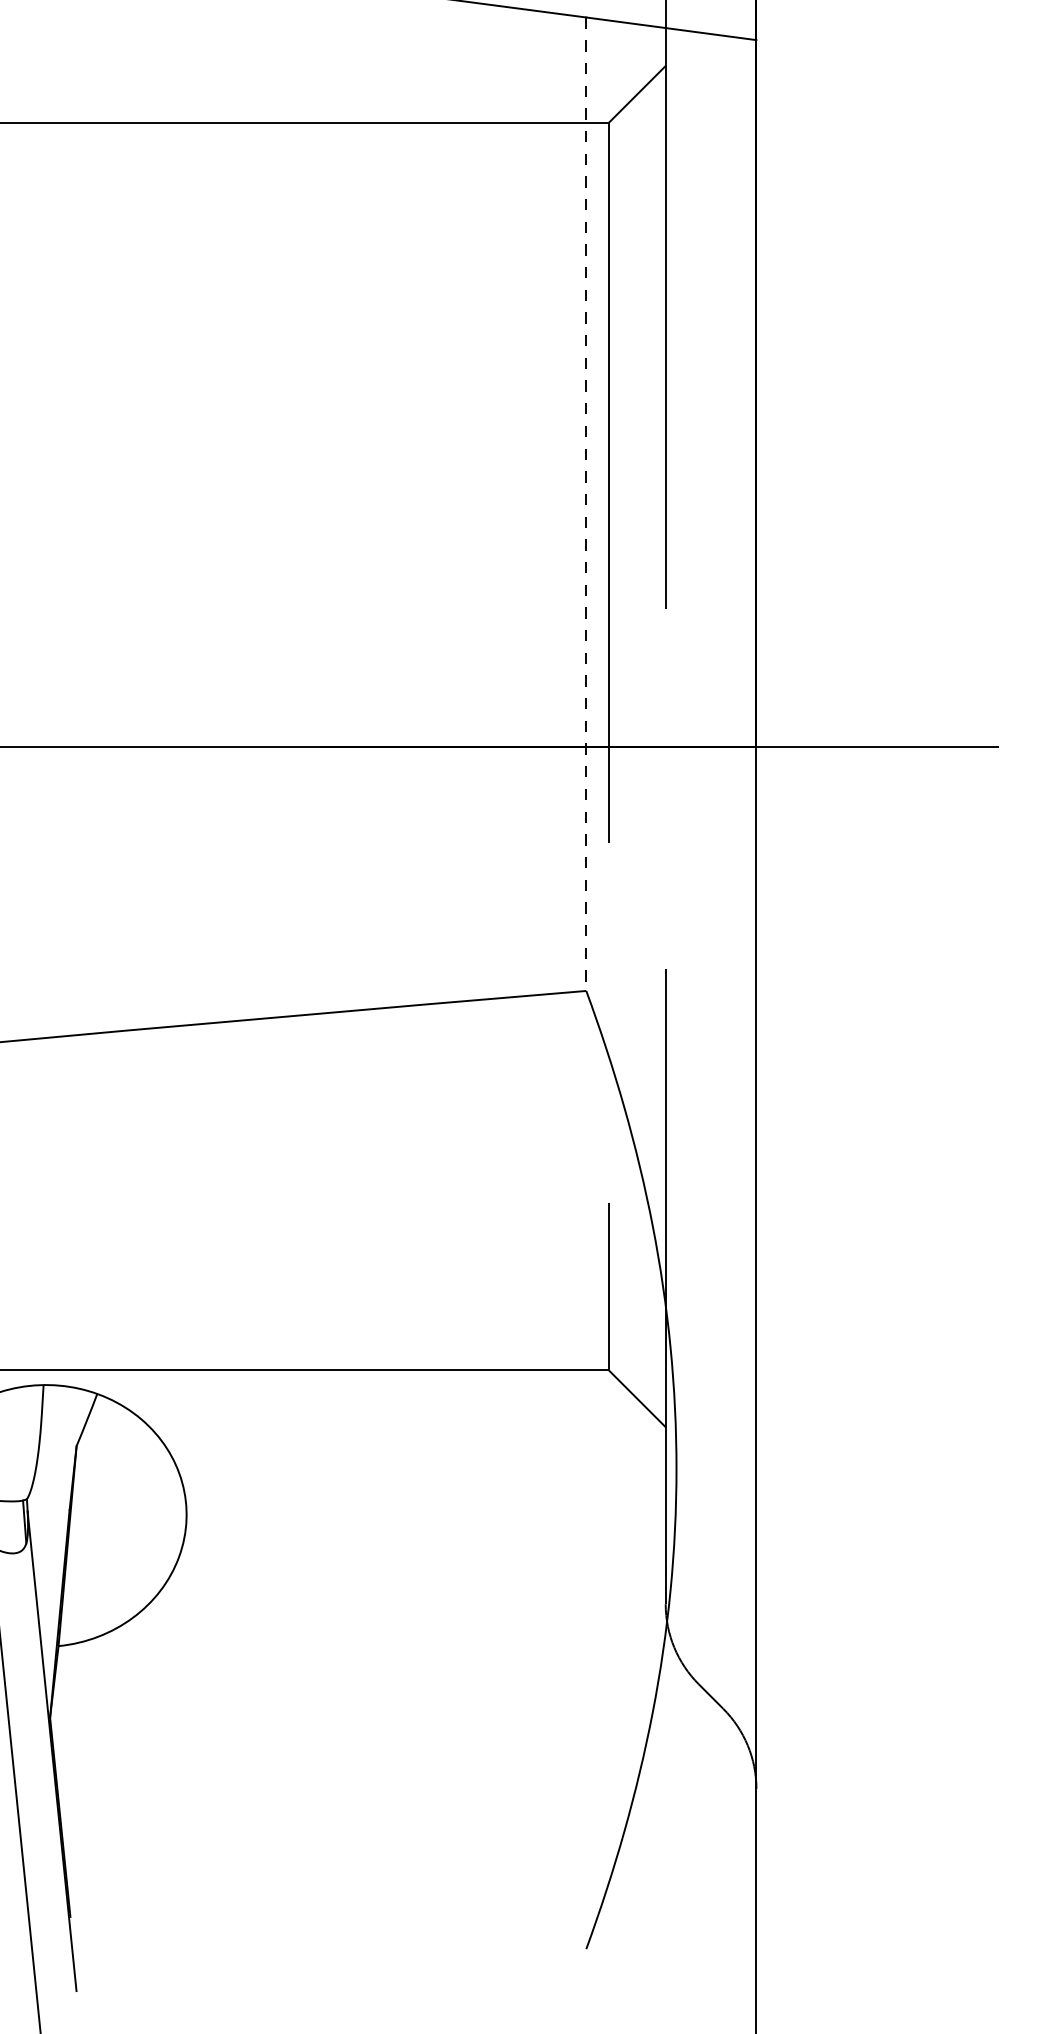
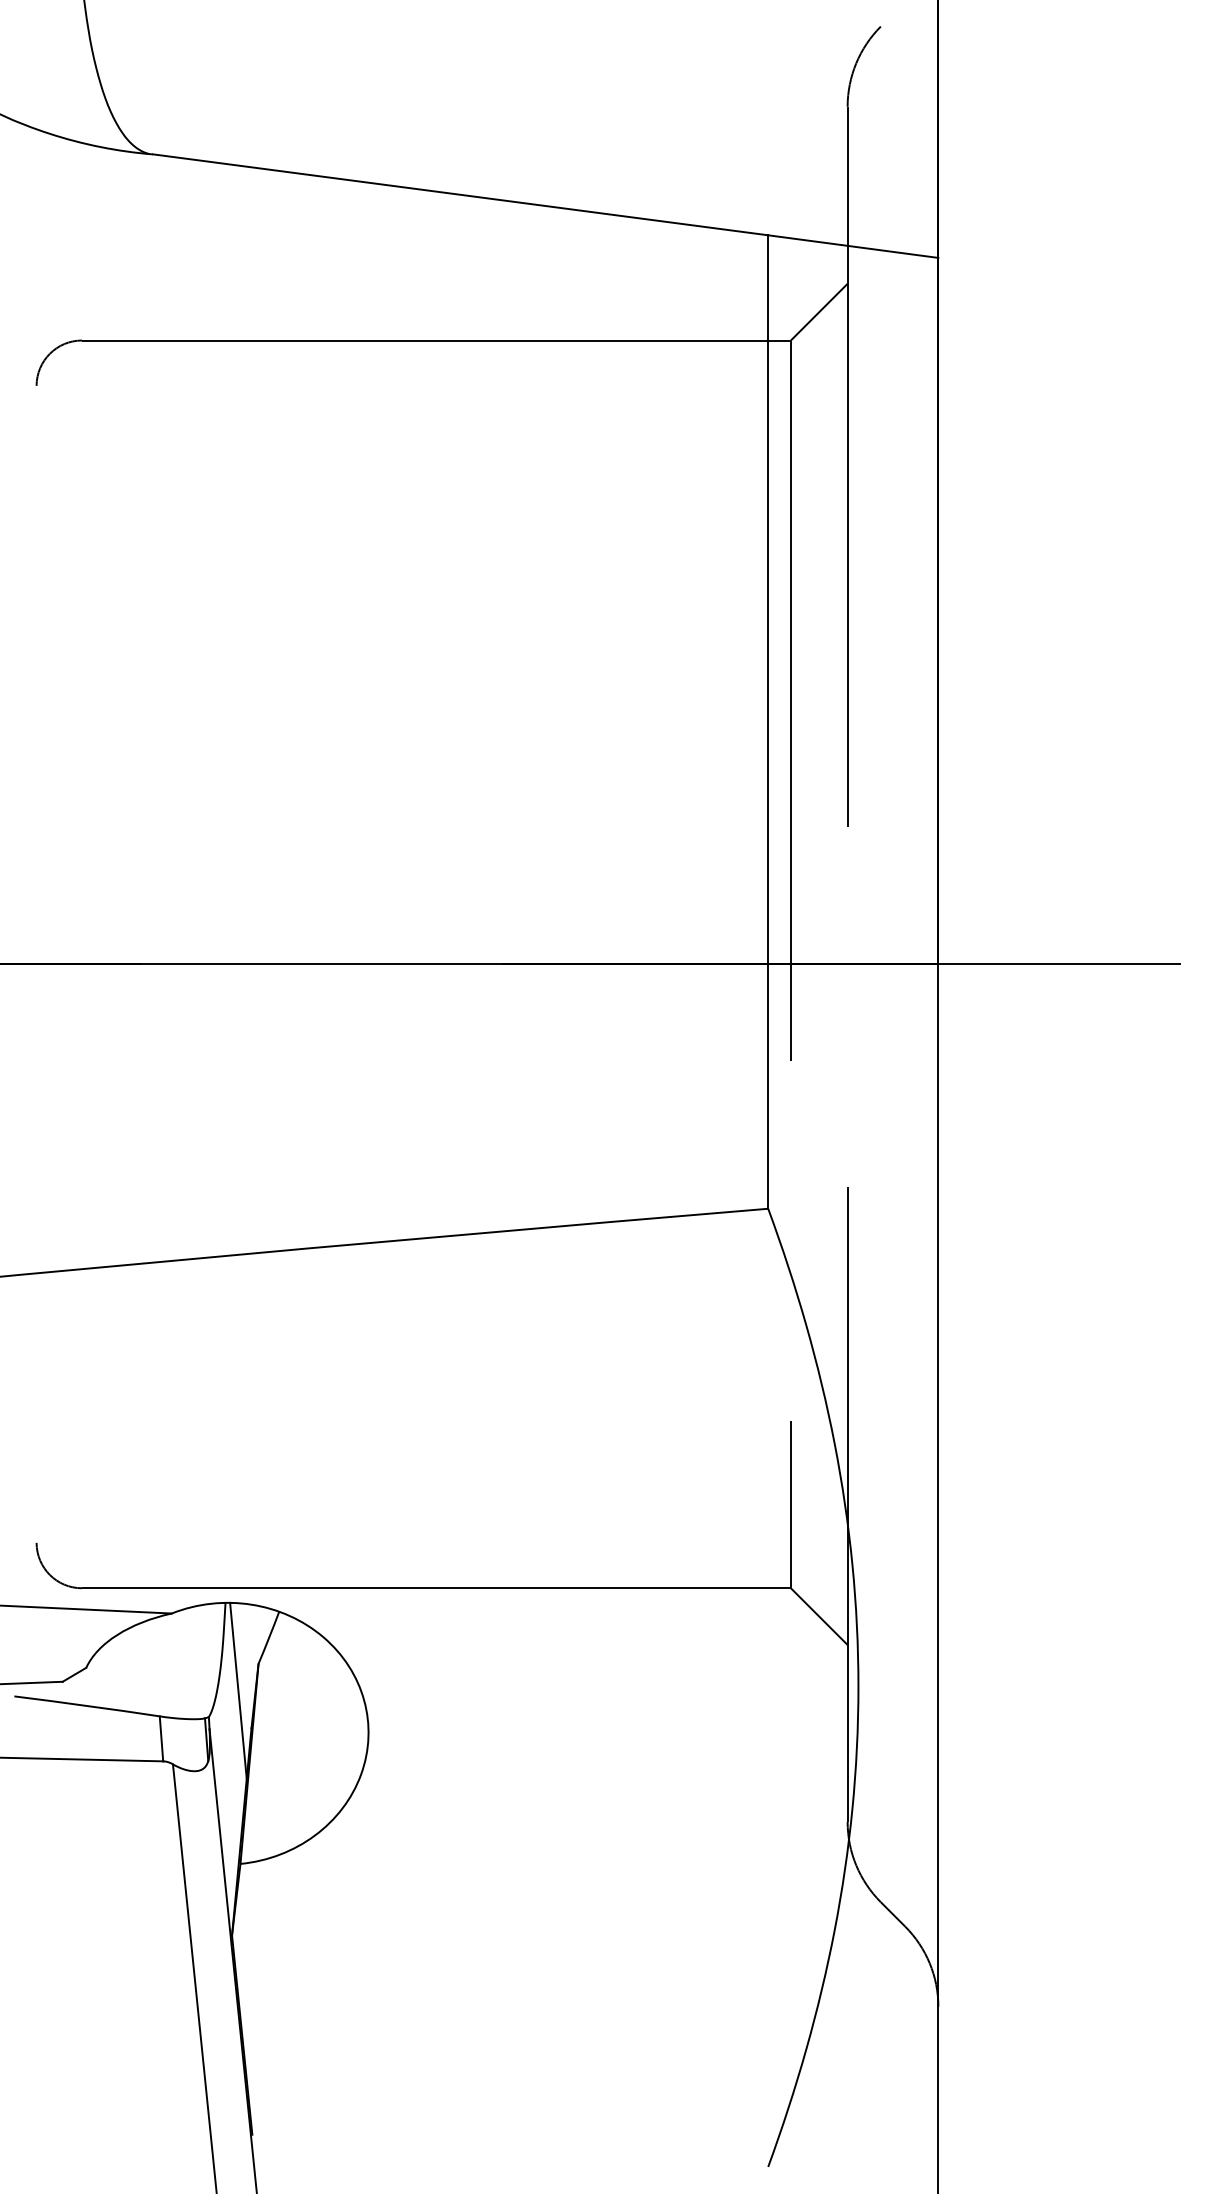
line: (586, 504) -> (768, 722), dashed -> solid
line: (56, 1472) -> (238, 1690), added

